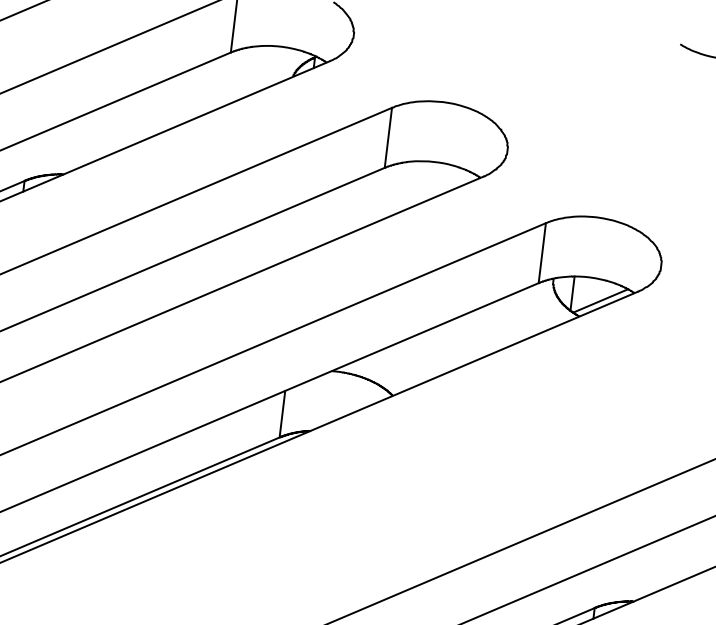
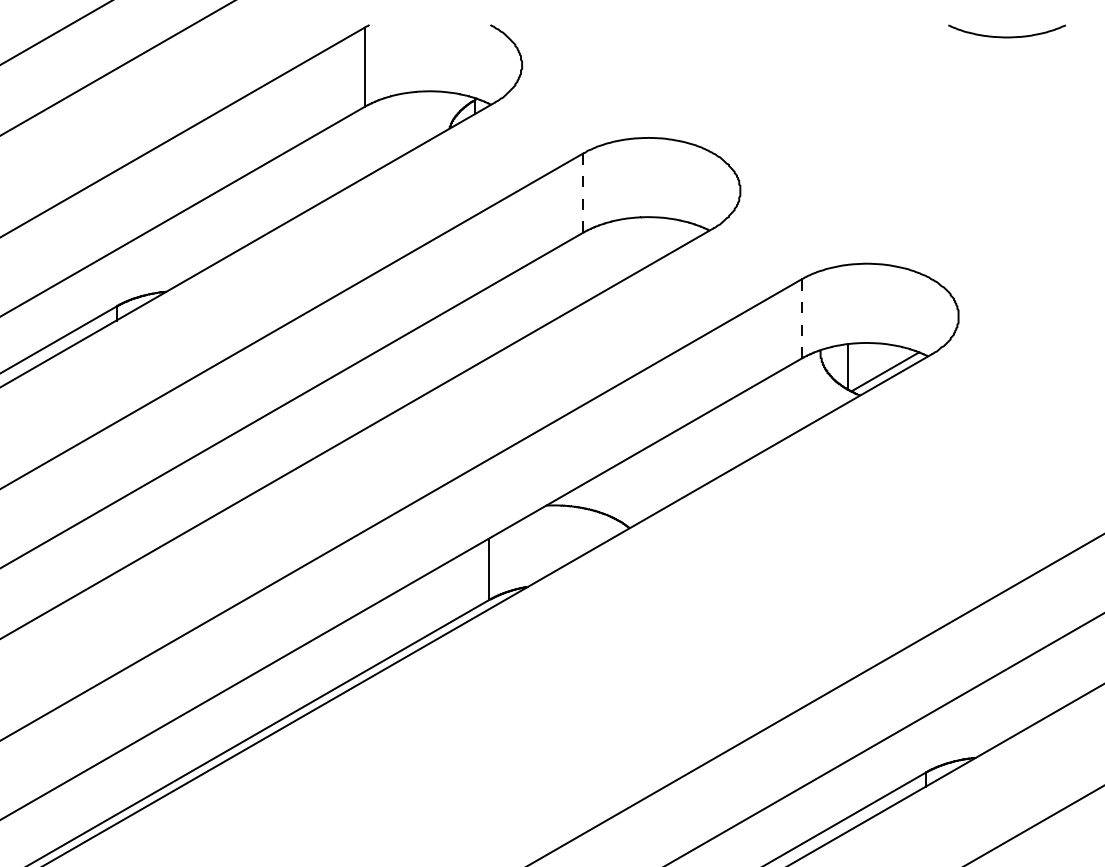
line: (388, 138) -> (583, 193), solid -> dashed
line: (542, 252) -> (801, 318), solid -> dashed

